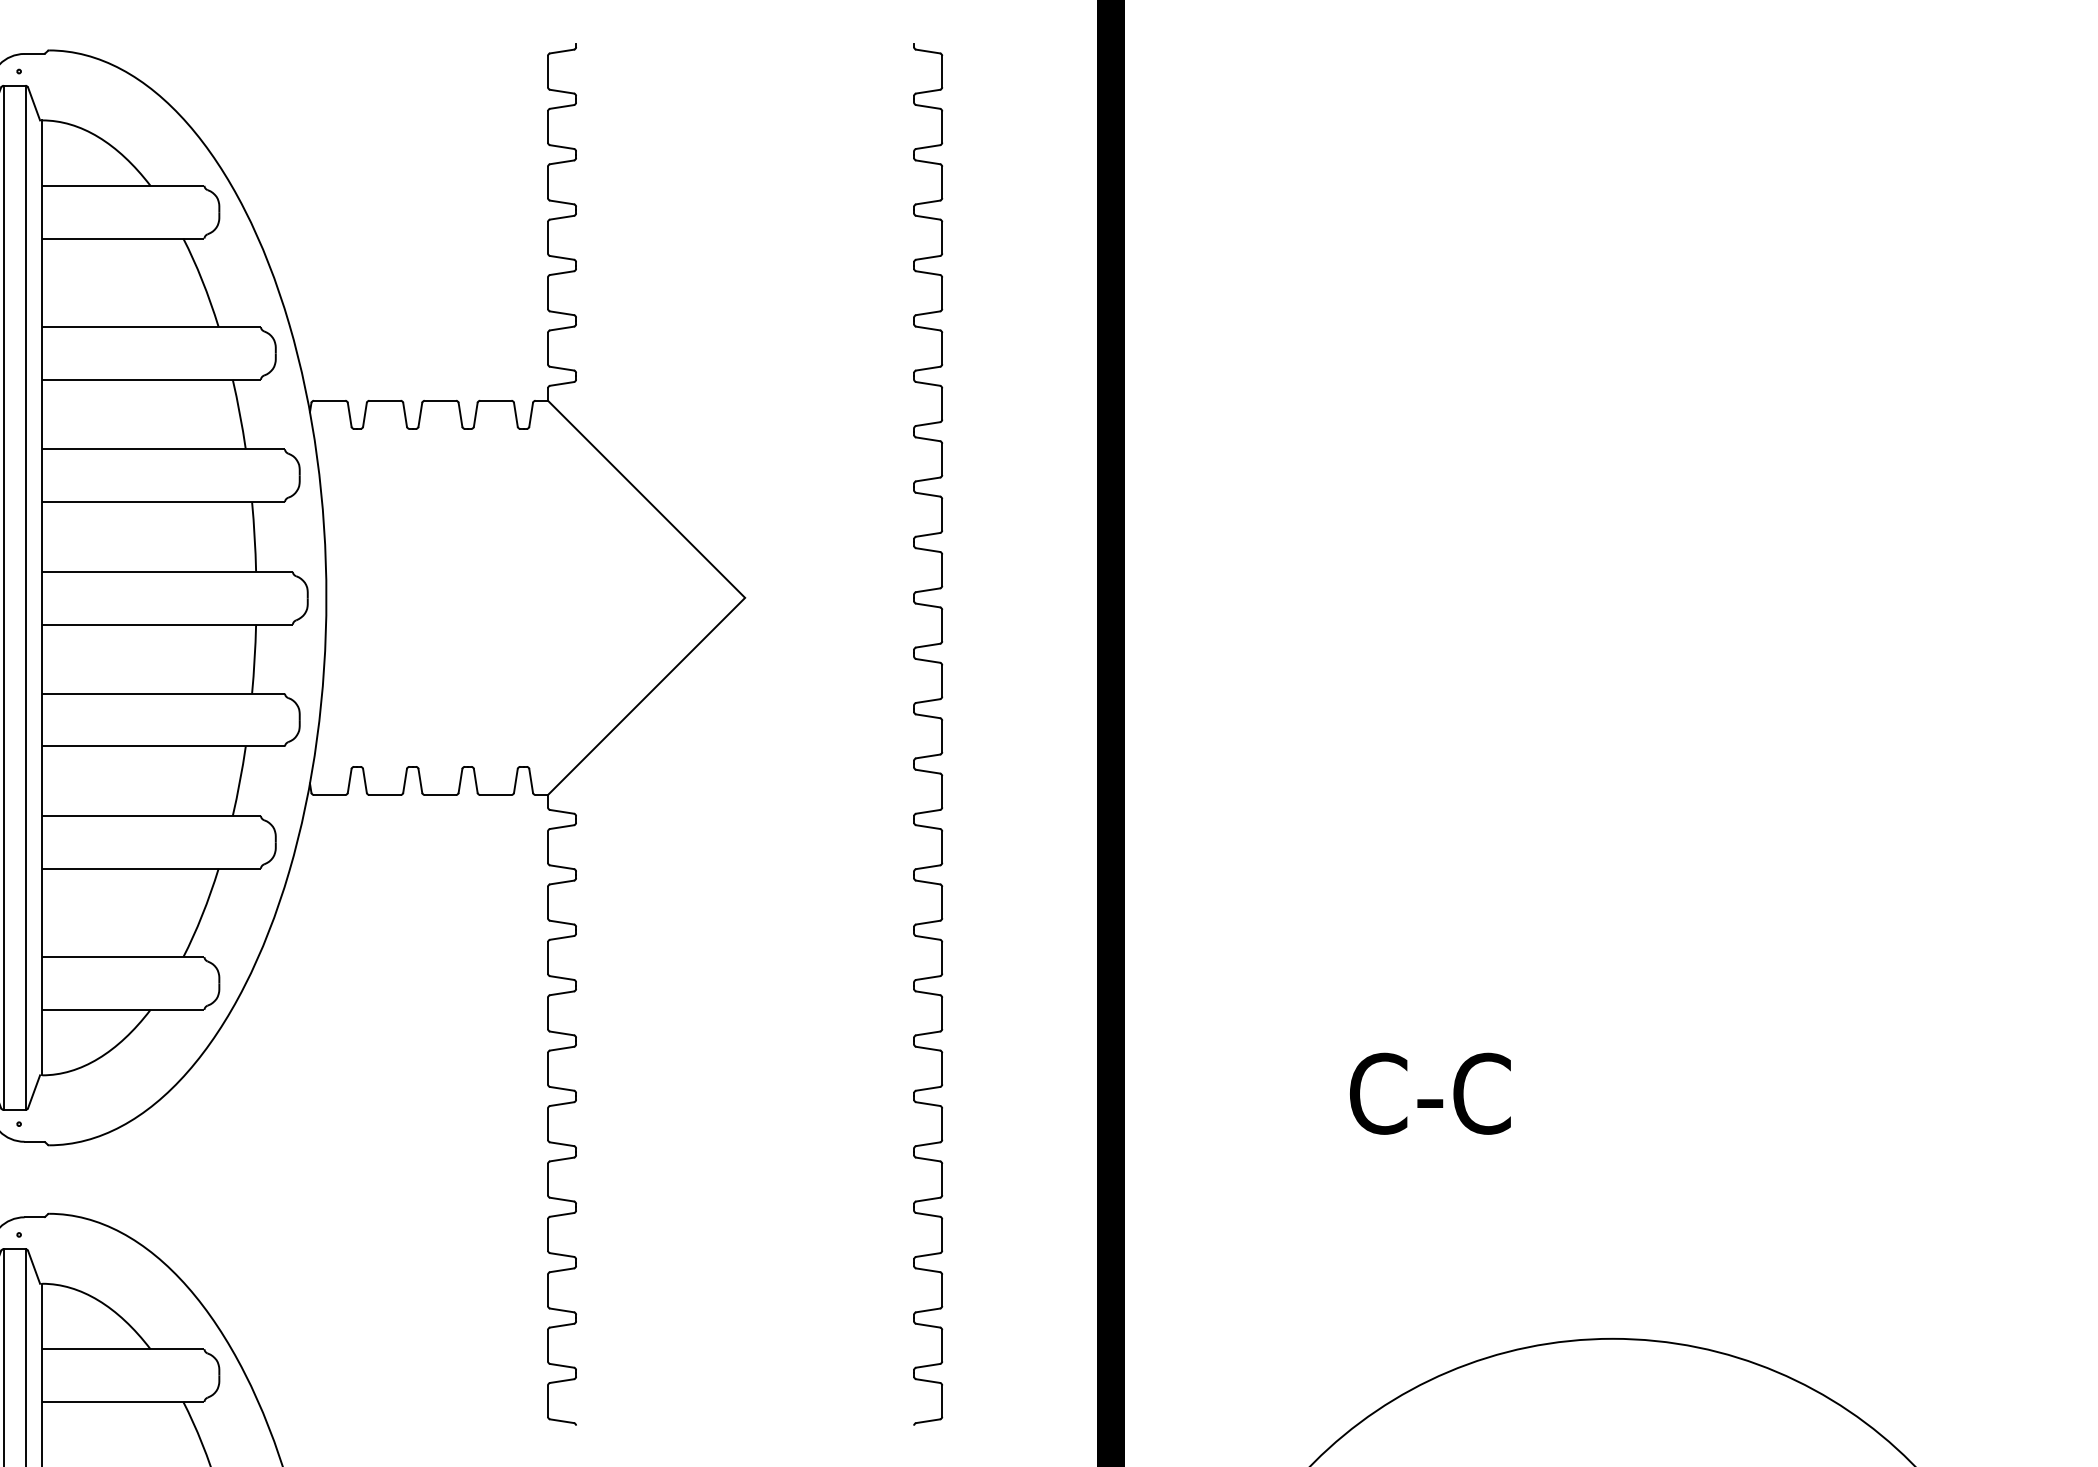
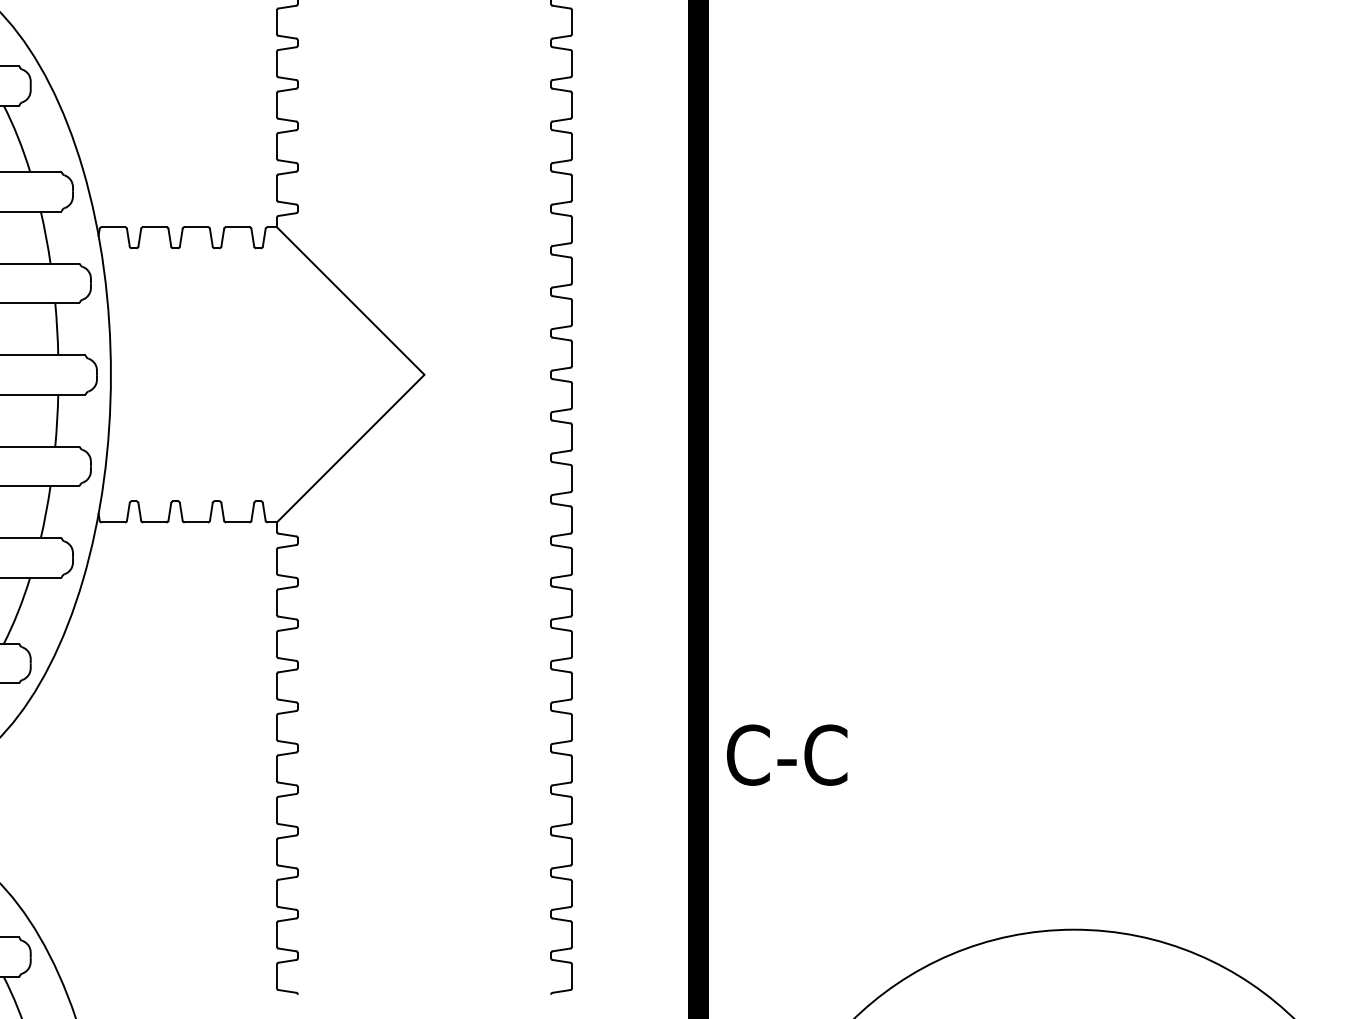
text: (1430, 1093) -> (787, 754), moved

